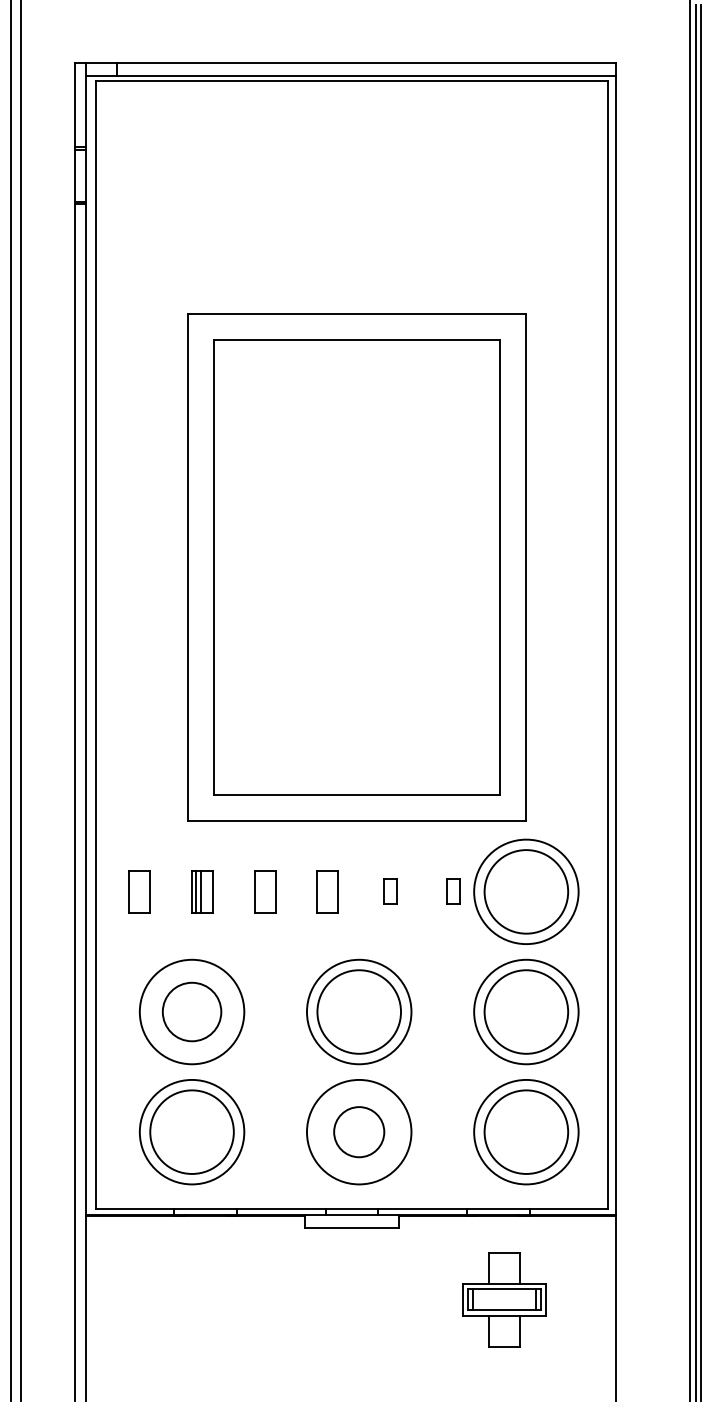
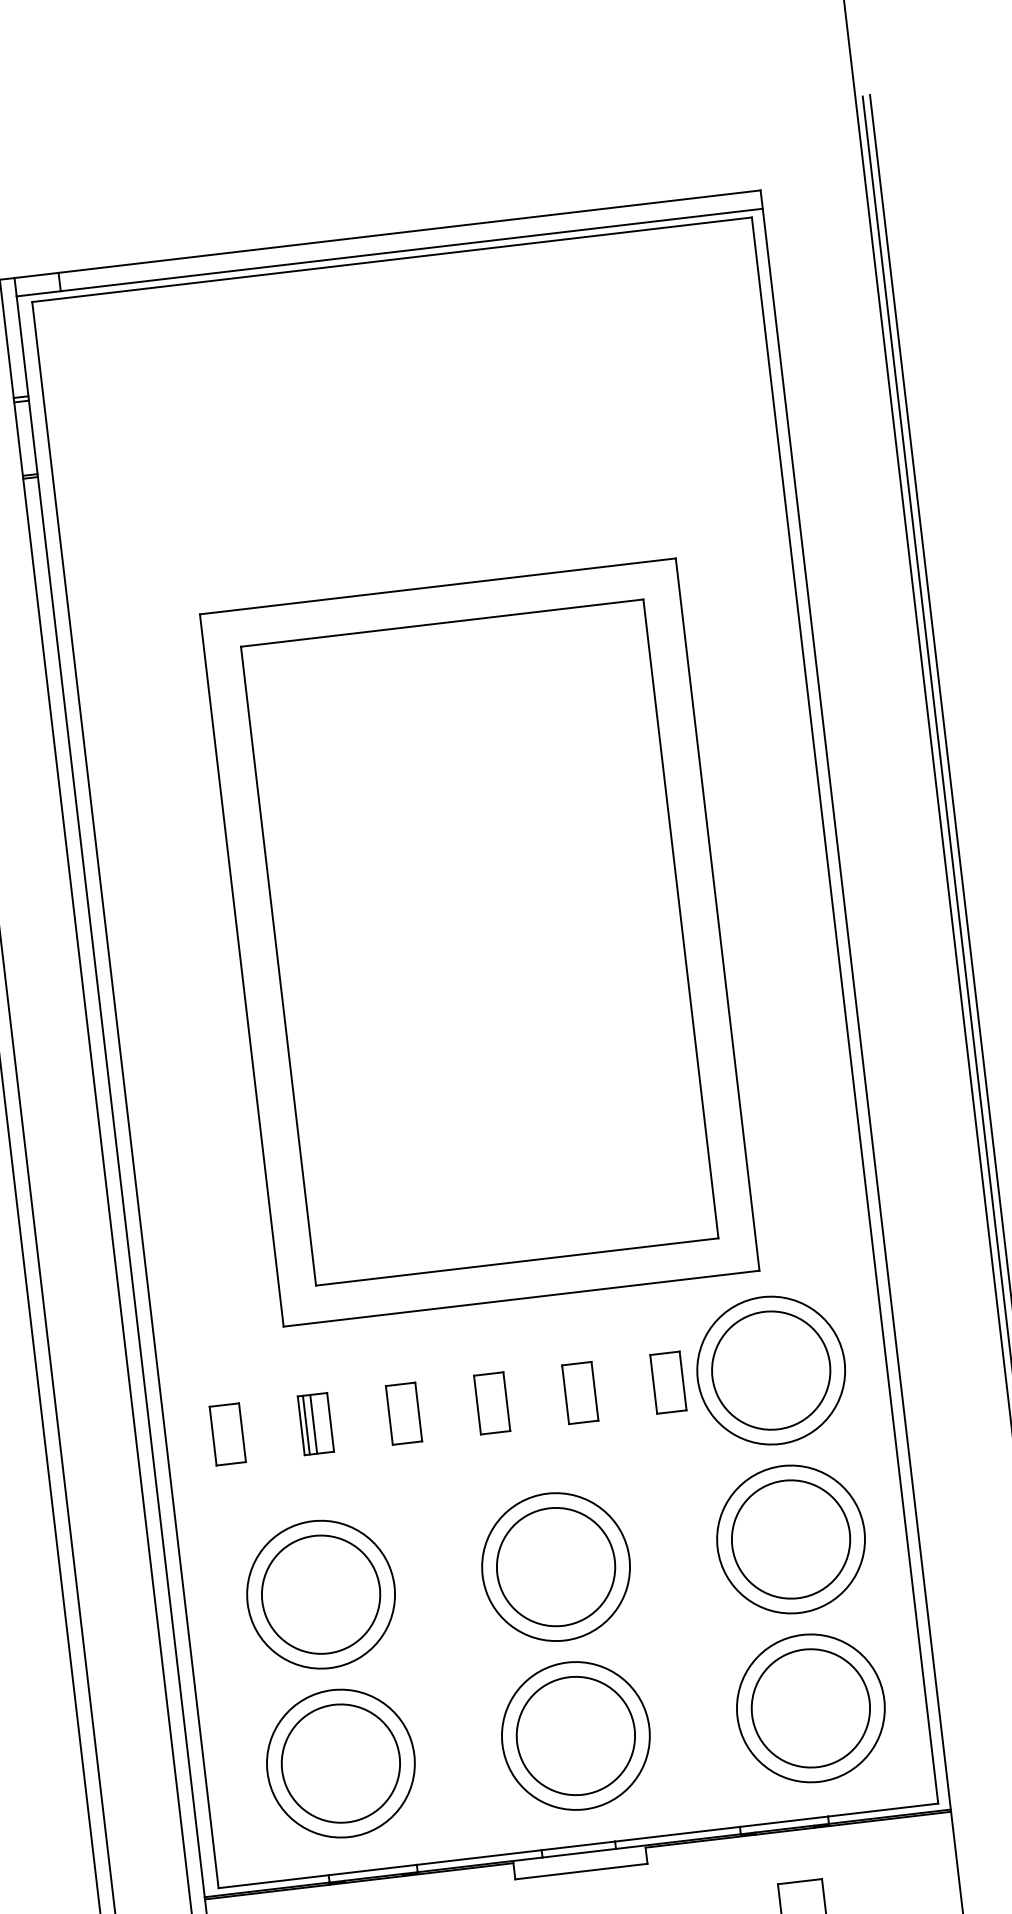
part: (390, 891) -> (580, 1392), size x1.67
part: (453, 891) -> (668, 1382), size x1.67
circle: (191, 1011) -> (320, 1594), size x1.43
circle: (359, 1131) -> (576, 1735), size x1.67

